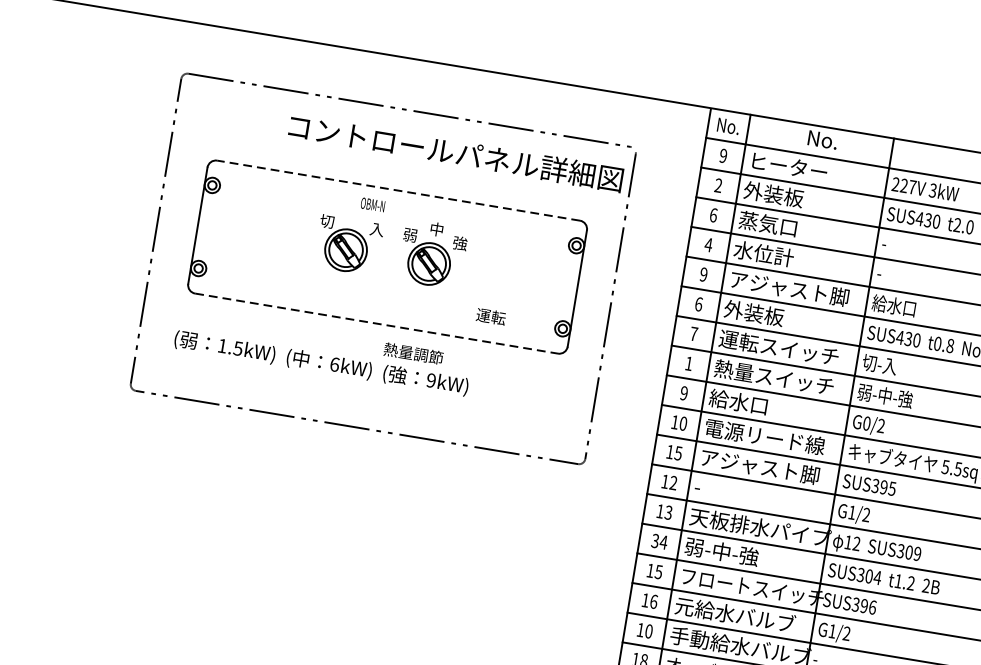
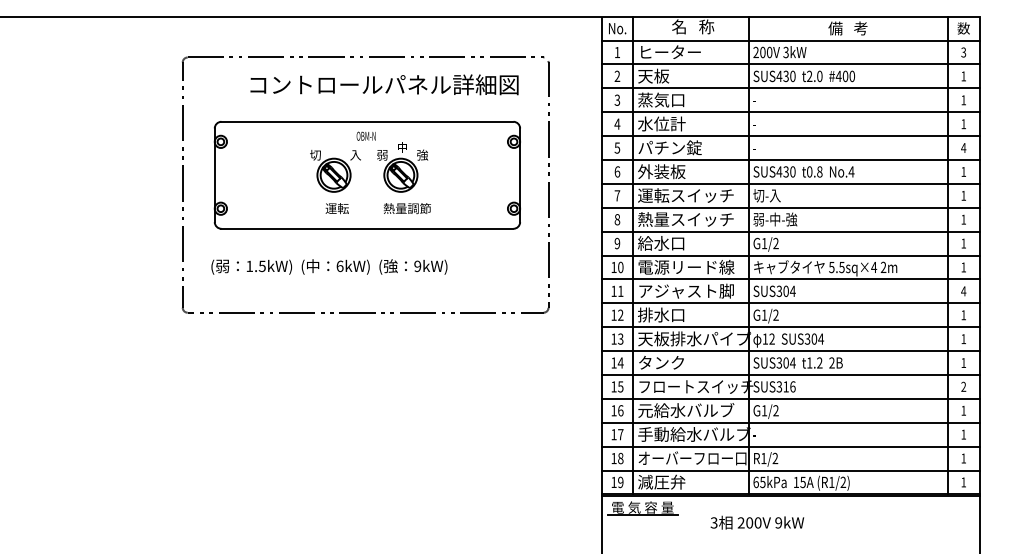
text: (823, 139) -> (693, 26), No. -> 名   称
text: (456, 152) -> (384, 84), moved
text: (723, 155) -> (617, 52), 9 -> 1
text: (908, 186) -> (766, 52), 227V -> 200V
line: (397, 190) -> (366, 121), dashed -> solid
text: (773, 193) -> (661, 75), 外装板 -> 天板
text: (372, 203) -> (365, 135), moved
text: (713, 214) -> (617, 99), 6 -> 3
text: (703, 274) -> (617, 147), 9 -> 5
text: (788, 287) -> (685, 147), アジャスト脚 -> パチン錠
text: (894, 305) -> (770, 147), 給水口 -> -
text: (490, 316) -> (336, 208), moved
line: (376, 323) -> (367, 228), dashed -> solid
text: (412, 353) -> (406, 208), moved
text: (689, 363) -> (617, 219), 1 -> 8
text: (866, 423) -> (764, 243), G0/2 -> G1/2
text: (678, 453) -> (620, 291), 15 -> 11
text: (888, 488) -> (789, 291), SUS395 -> SUS304
text: (724, 490) -> (661, 314), - -> 排水口
text: (654, 540) -> (613, 362), 34 -> 14
text: (721, 551) -> (667, 362), 弱-中-強 -> タンク
text: (918, 553) -> (821, 338), SUS309 -> SUS304
text: (863, 605) -> (785, 386), SUS396 -> SUS316
text: (648, 631) -> (620, 434), 10 -> 17

